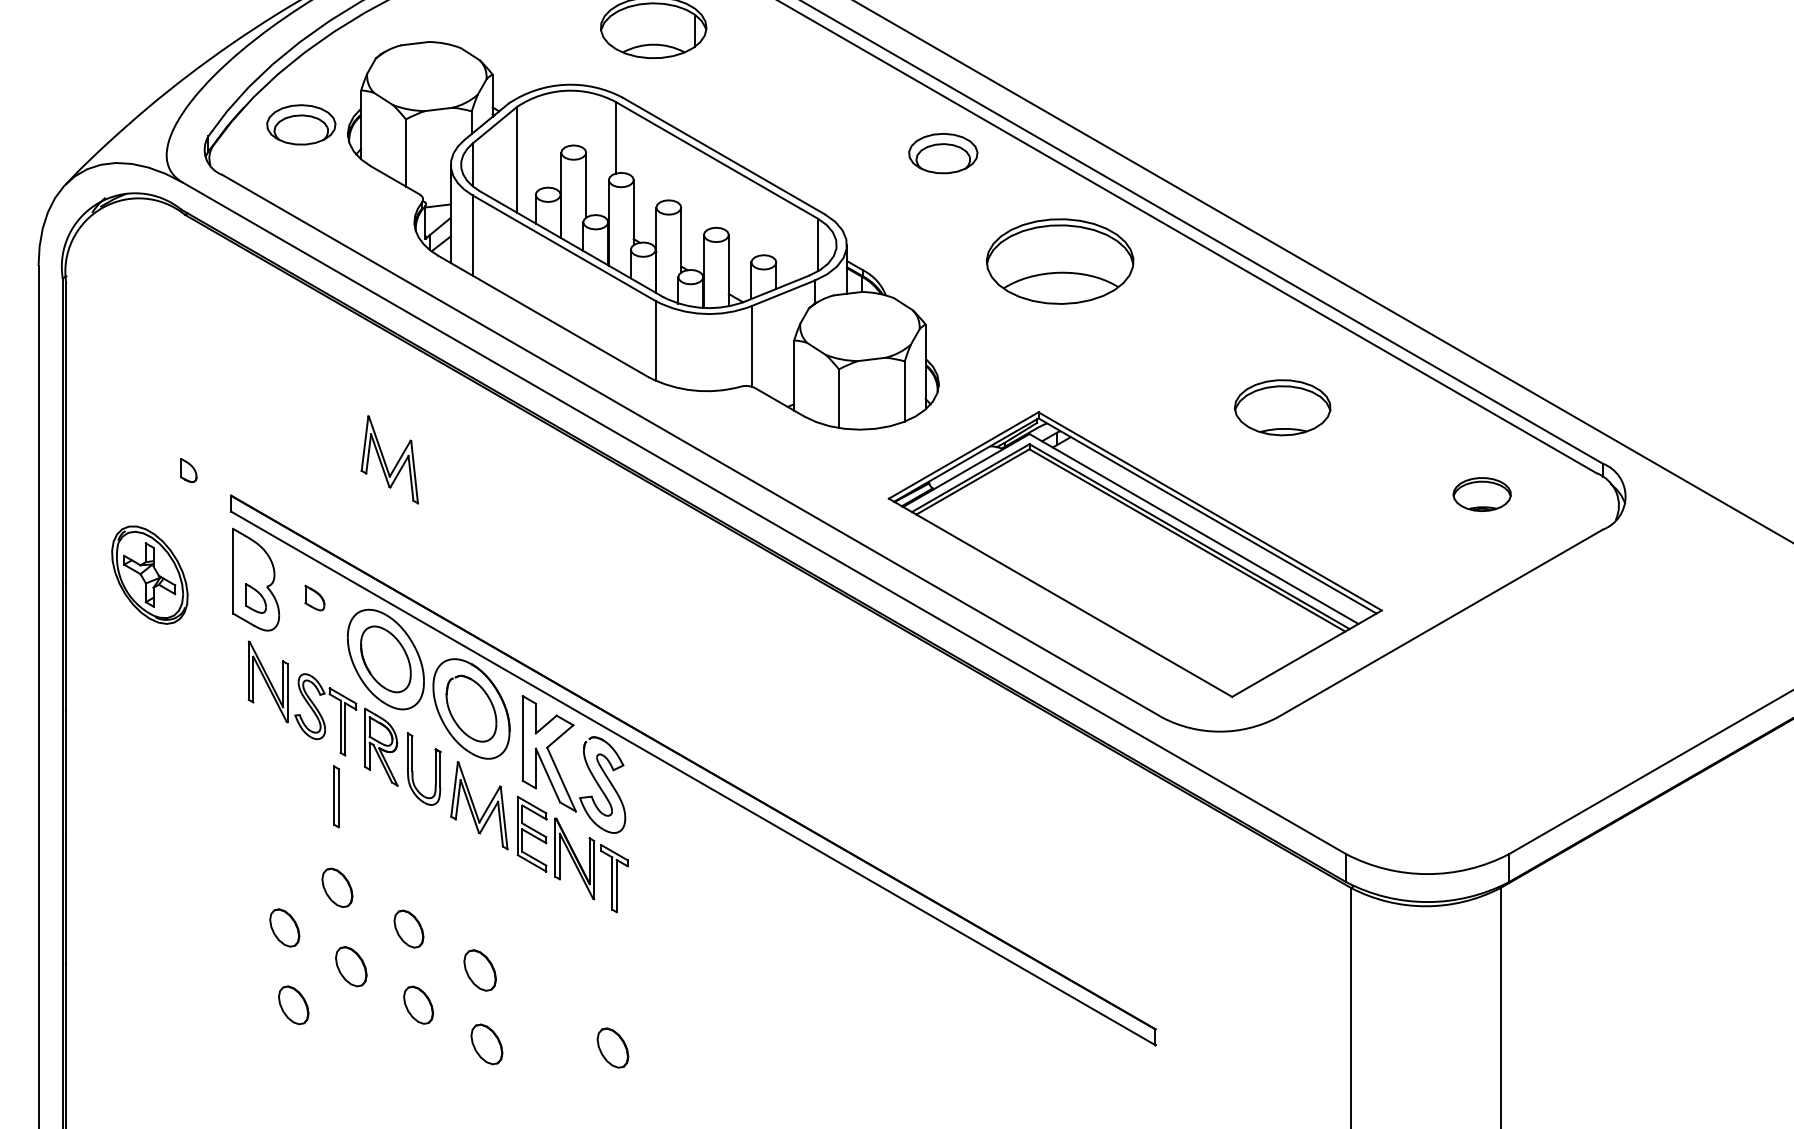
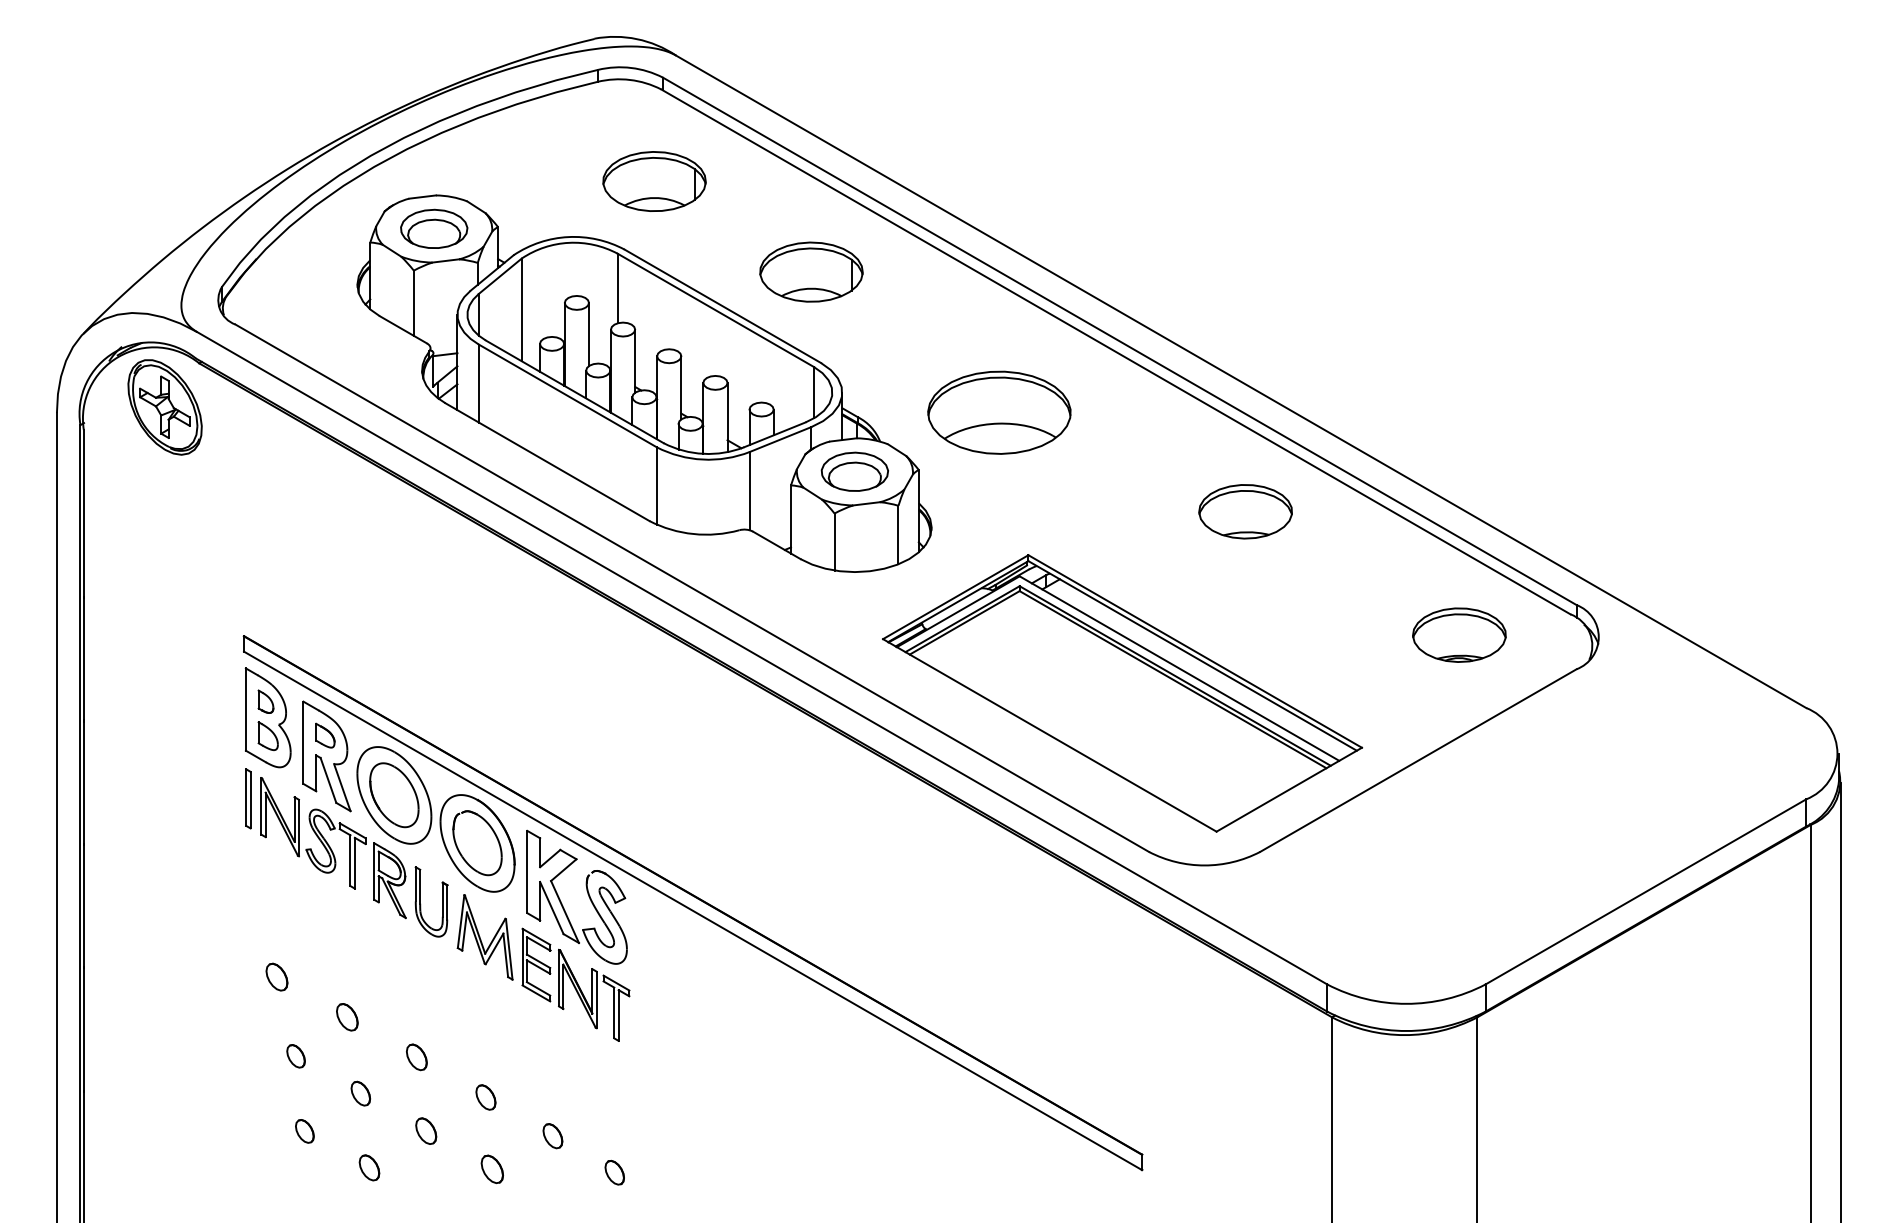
part: (815, 120) -> (811, 271), added
part: (301, 124) -> (434, 228), moved
part: (942, 153) -> (854, 471), moved
part: (1060, 261) -> (999, 412), moved
part: (1282, 407) -> (1245, 511), moved
part: (389, 459) -> (397, 601), removed
part: (188, 470) -> (265, 701), moved
part: (1482, 493) -> (1459, 634), size x1.67
part: (149, 575) -> (164, 407), moved
part: (316, 619) -> (326, 756), added
part: (336, 796) -> (248, 798), moved
part: (264, 845) -> (276, 976), added
part: (337, 888) -> (347, 1017), size x0.71
part: (284, 928) -> (295, 1056), size x0.62
part: (408, 929) -> (416, 1057), size x0.71
part: (351, 966) -> (360, 1093), size x0.62
part: (479, 970) -> (485, 1097), size x0.62
part: (418, 1004) -> (426, 1130), size x0.71
part: (293, 1005) -> (304, 1131), size x0.62
part: (548, 1010) -> (552, 1136), added
part: (360, 1042) -> (369, 1167), added
part: (485, 1044) -> (491, 1169), size x0.71
part: (612, 1047) -> (614, 1172), size x0.62

